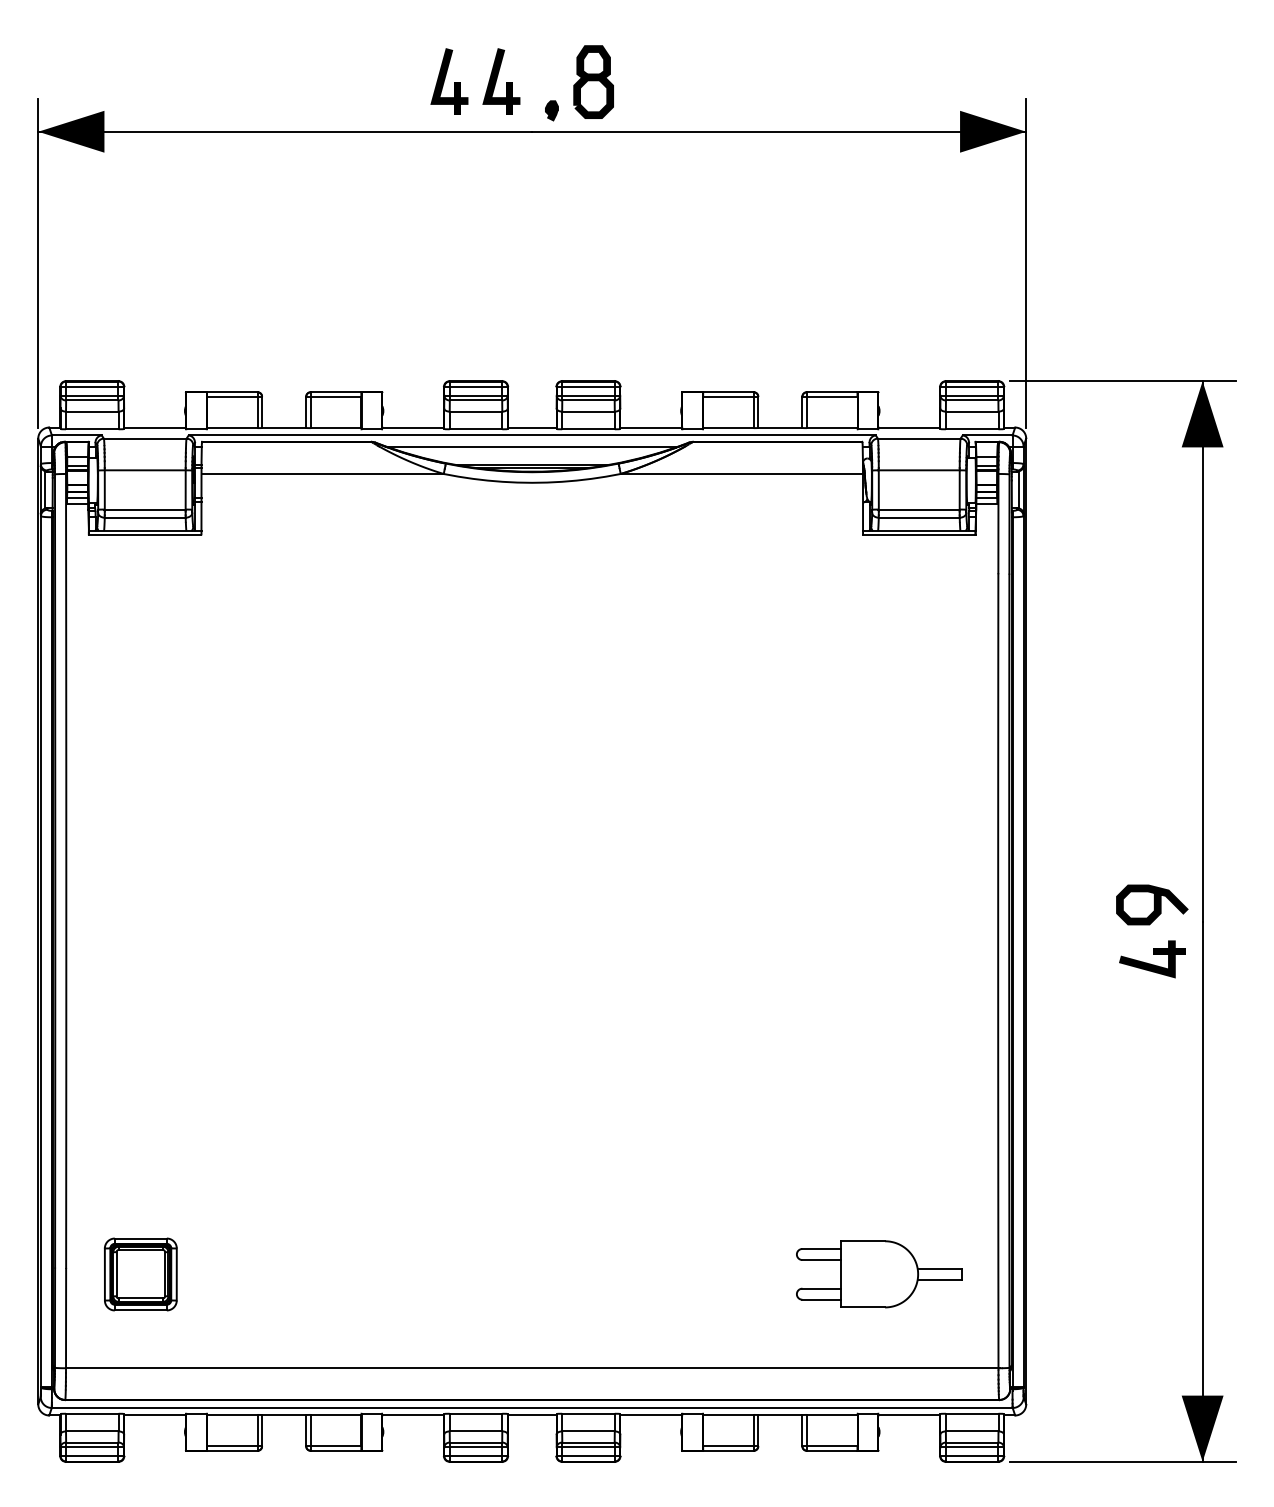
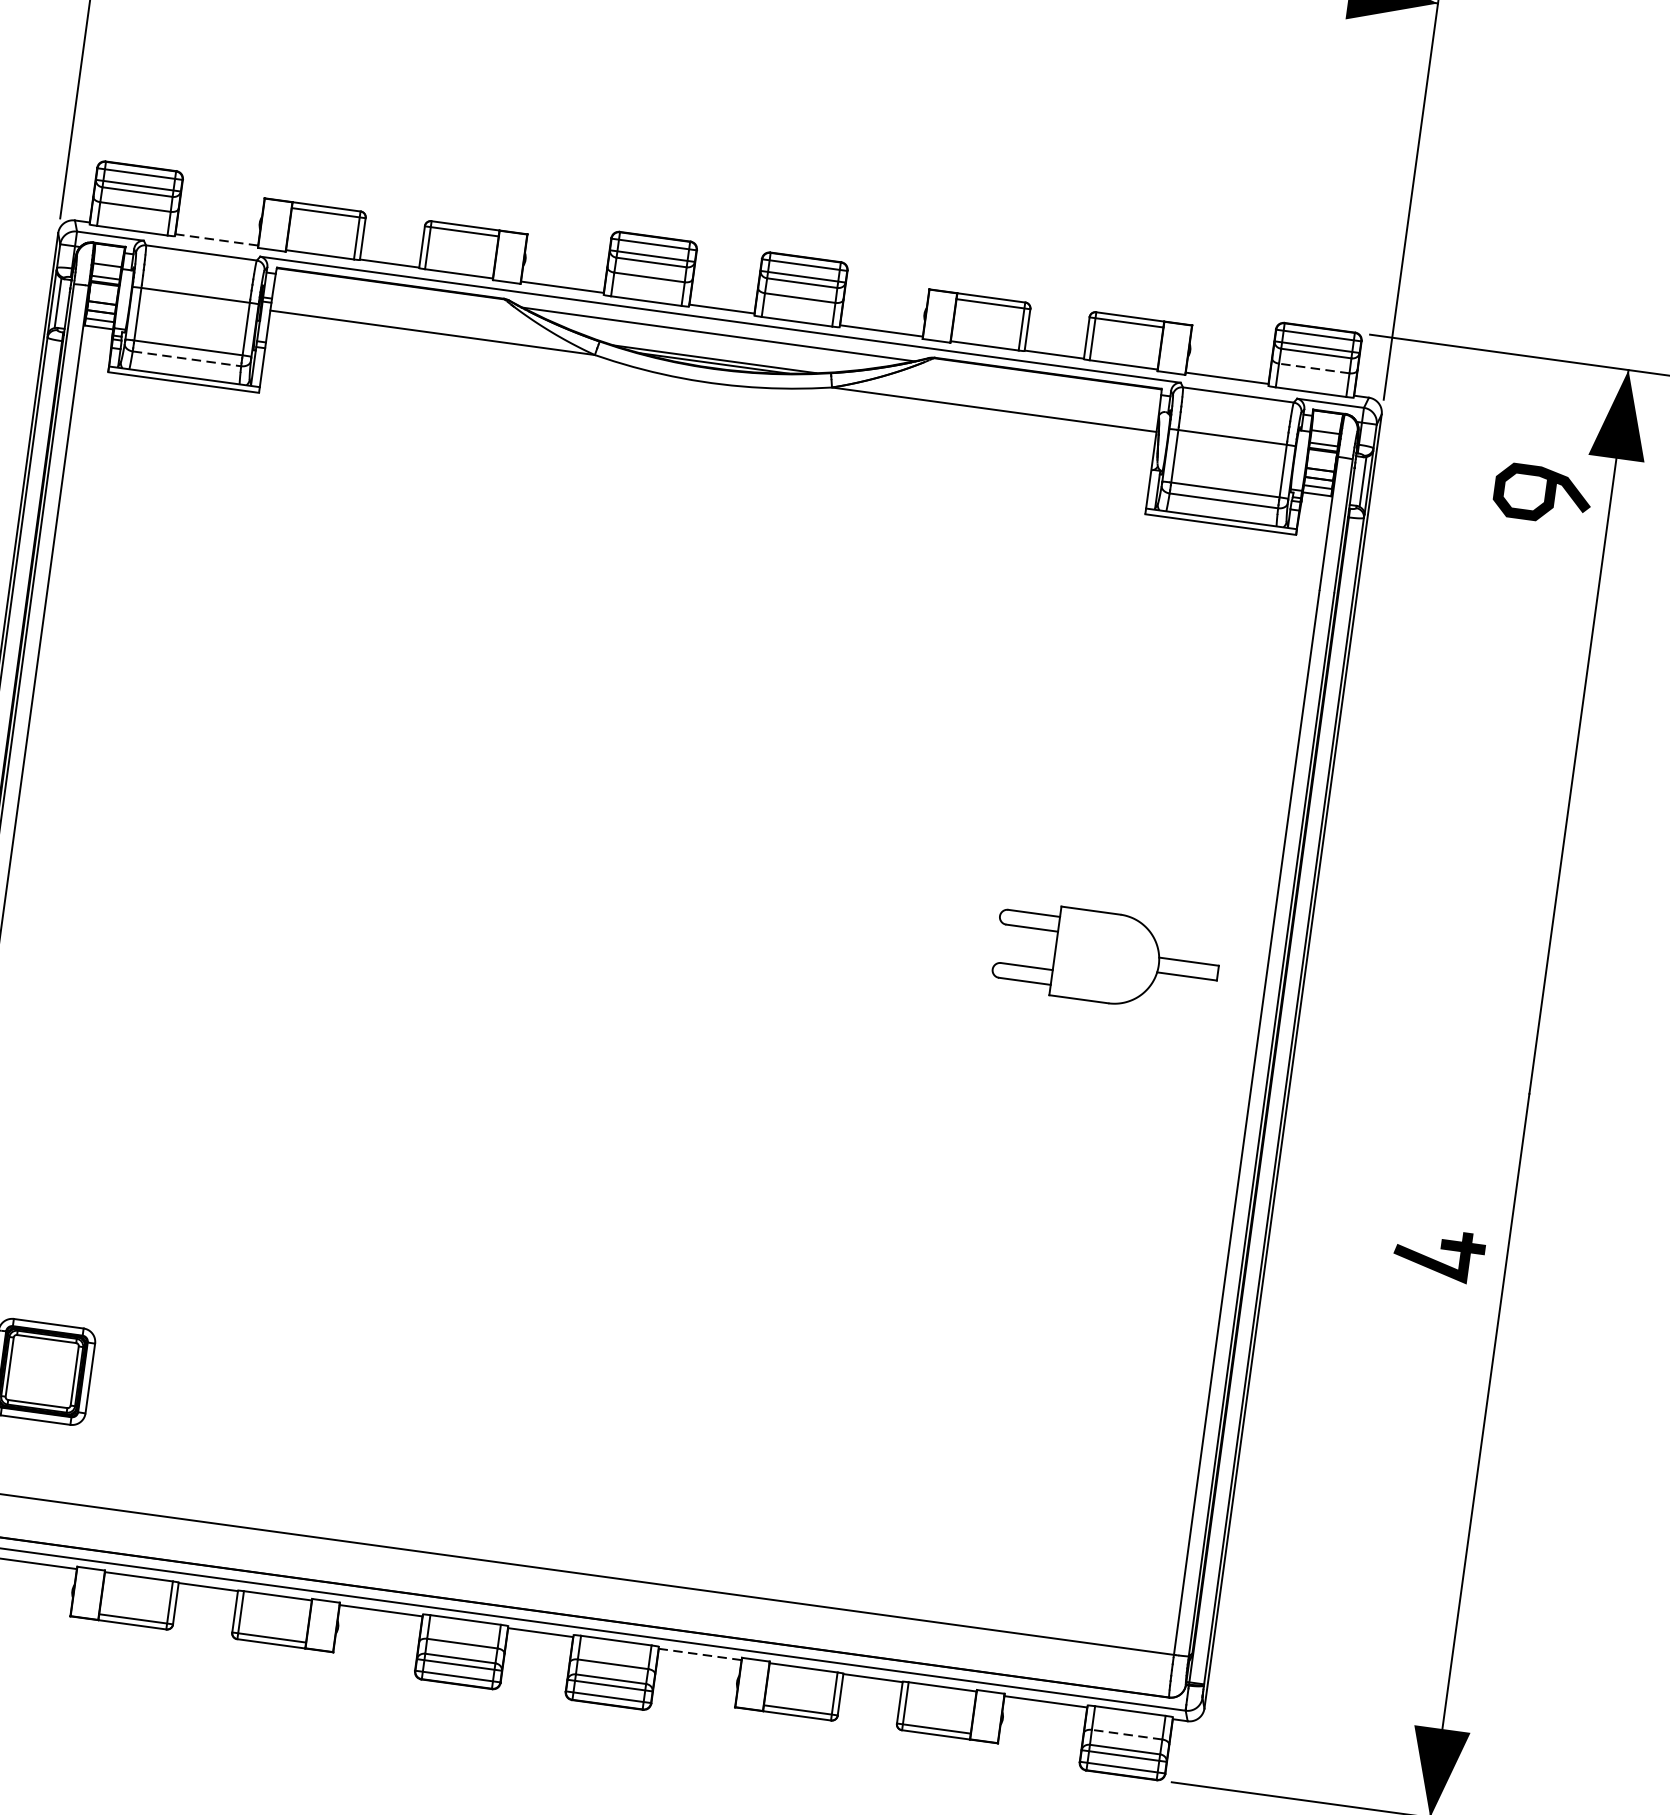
line: (971, 411) -> (1313, 368), solid -> dashed
line: (155, 427) -> (217, 239), solid -> dashed
line: (145, 517) -> (187, 358), solid -> dashed
curve: (1153, 904) -> (1544, 494), moved
part: (1152, 959) -> (1438, 1254), moved
part: (879, 1274) -> (1106, 958), moved
line: (651, 1415) -> (700, 1654), solid -> dashed
line: (971, 1431) -> (1126, 1734), solid -> dashed

